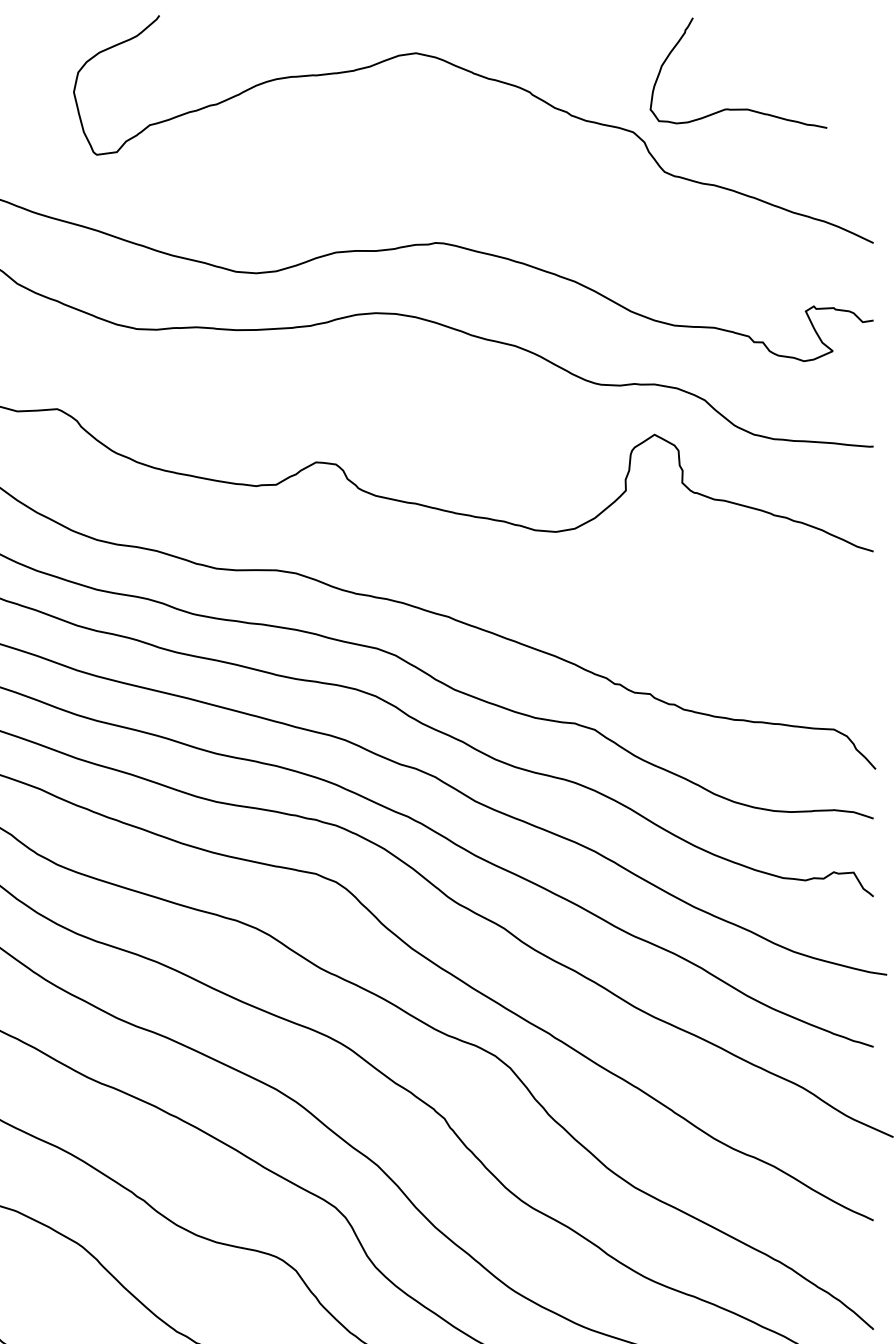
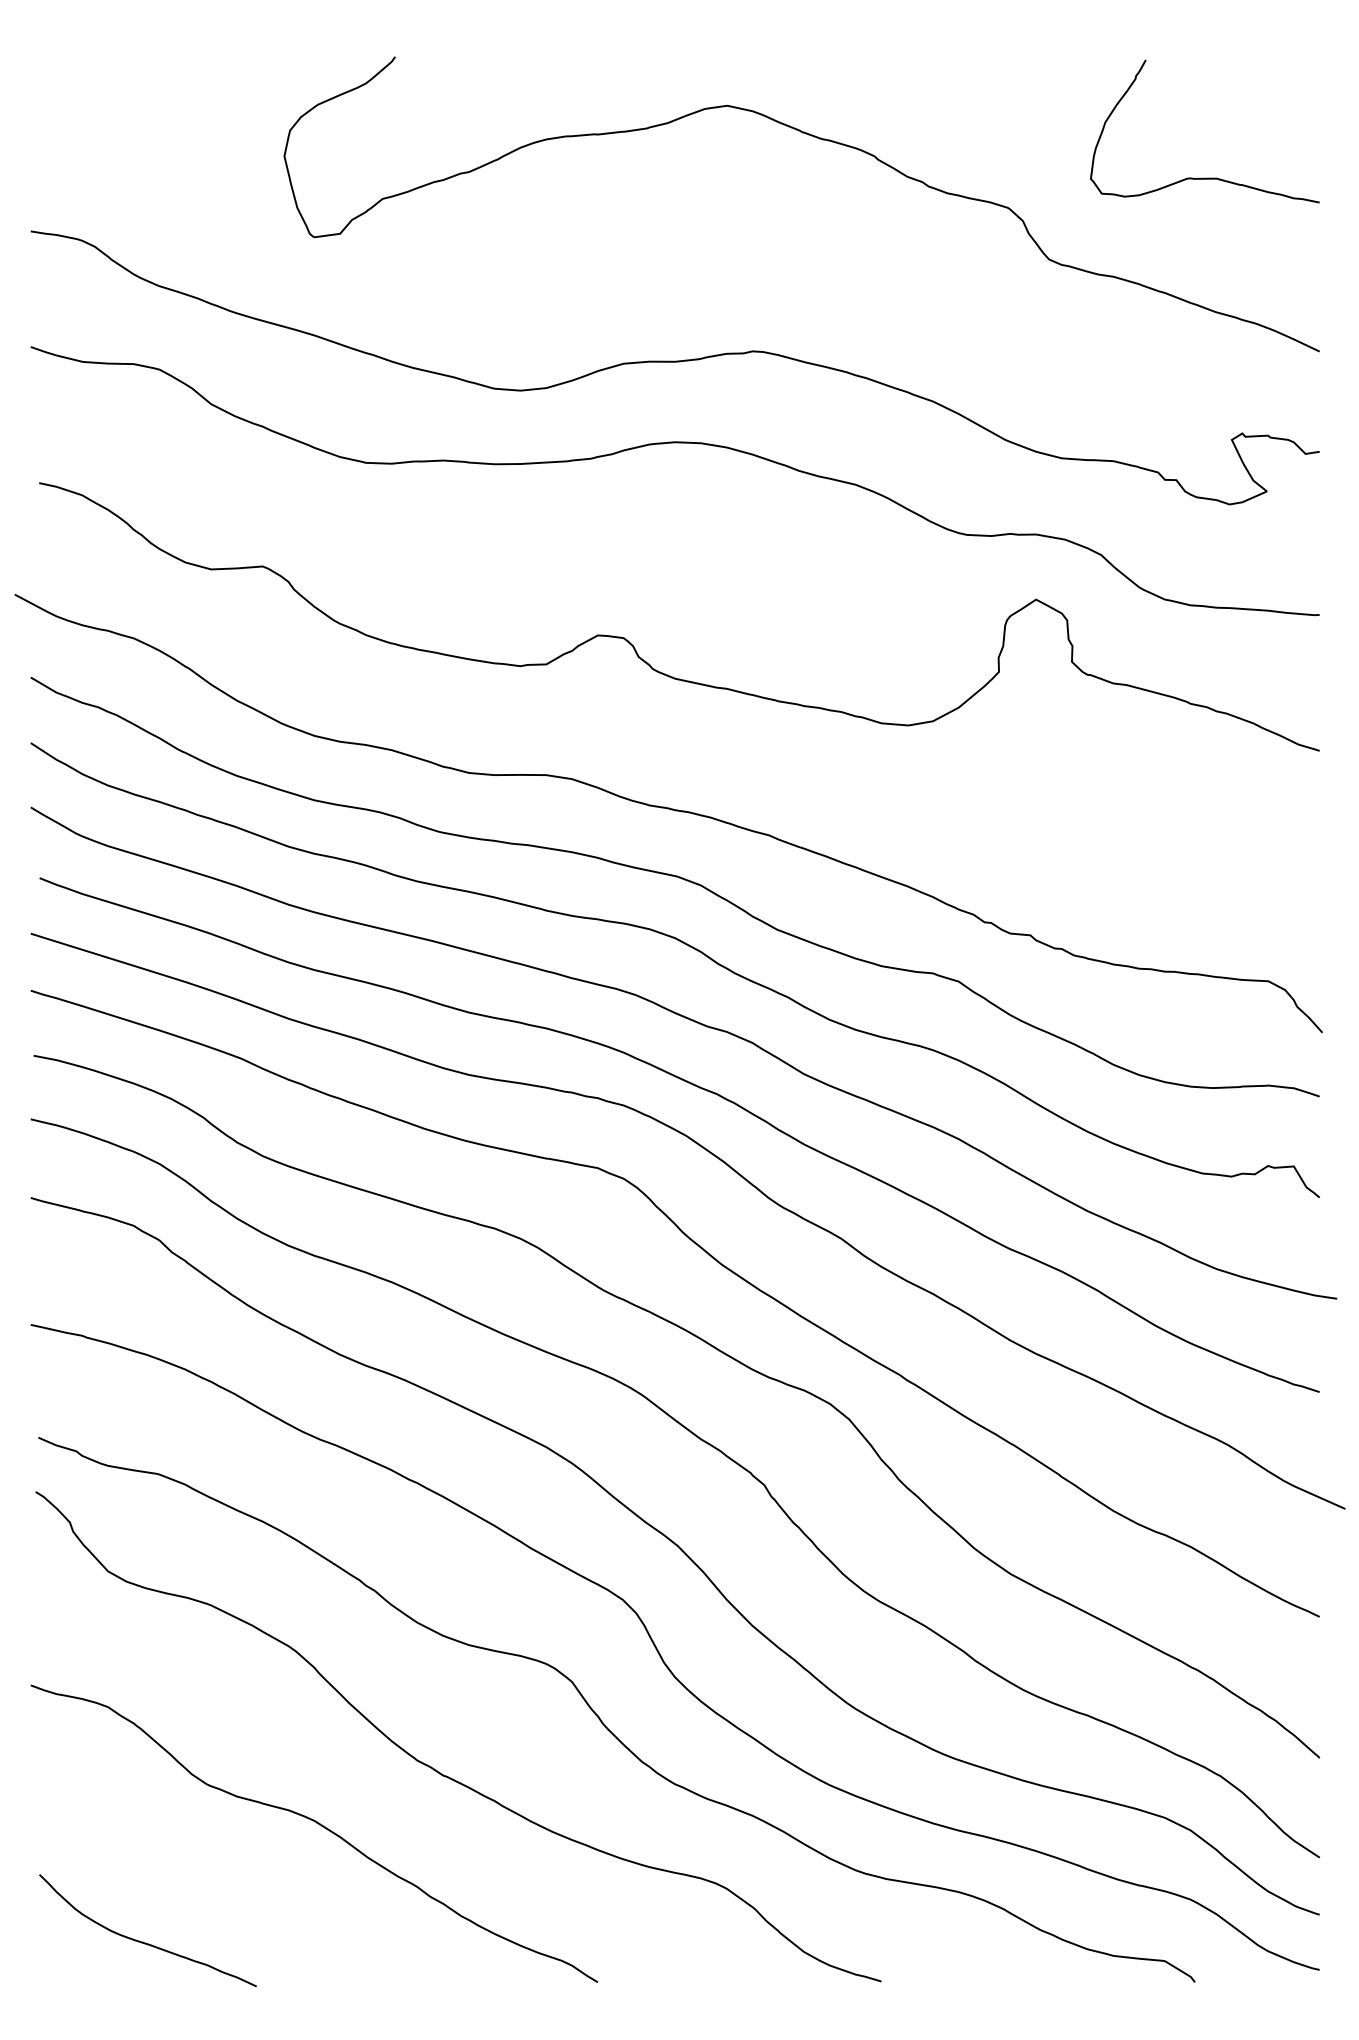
curve: (738, 108) -> (1204, 177), moved

